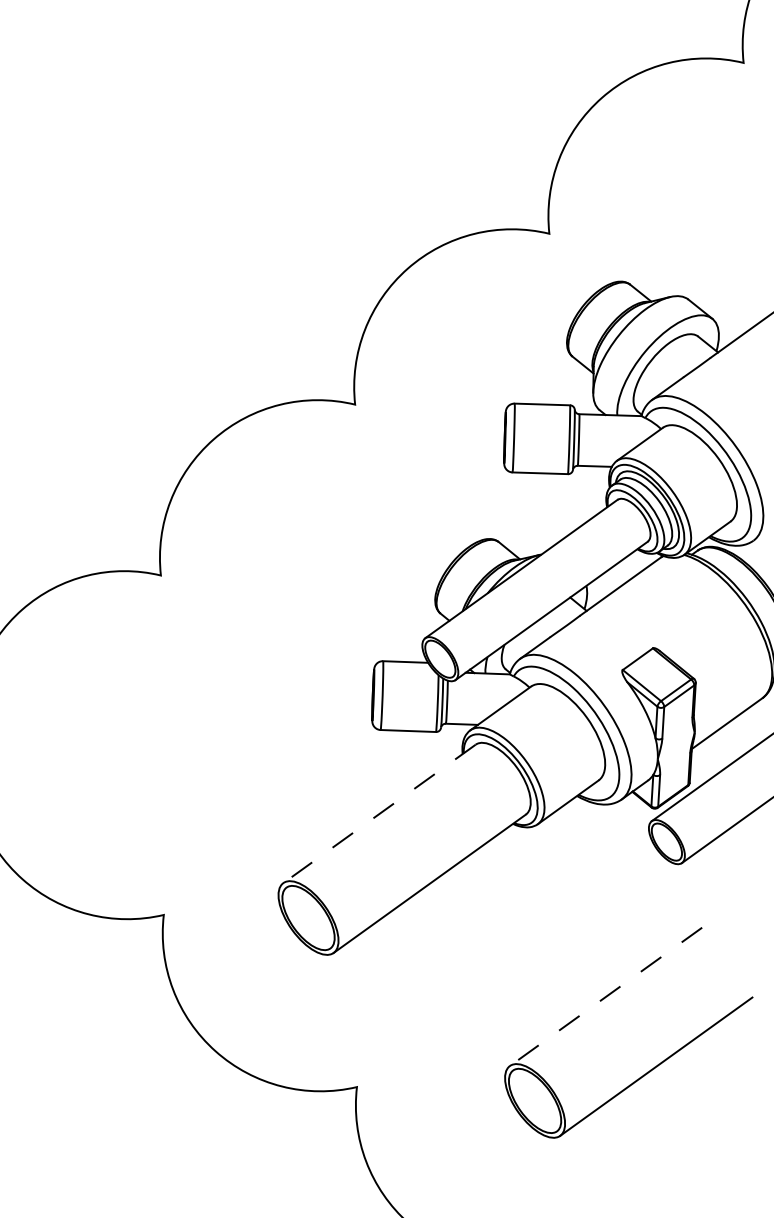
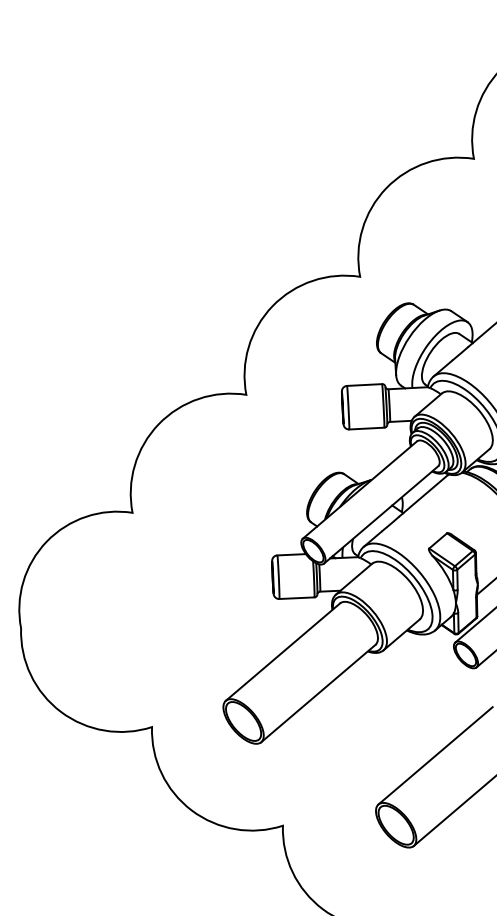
line: (378, 814) -> (282, 652), dashed -> solid
line: (605, 997) -> (435, 756), dashed -> solid

